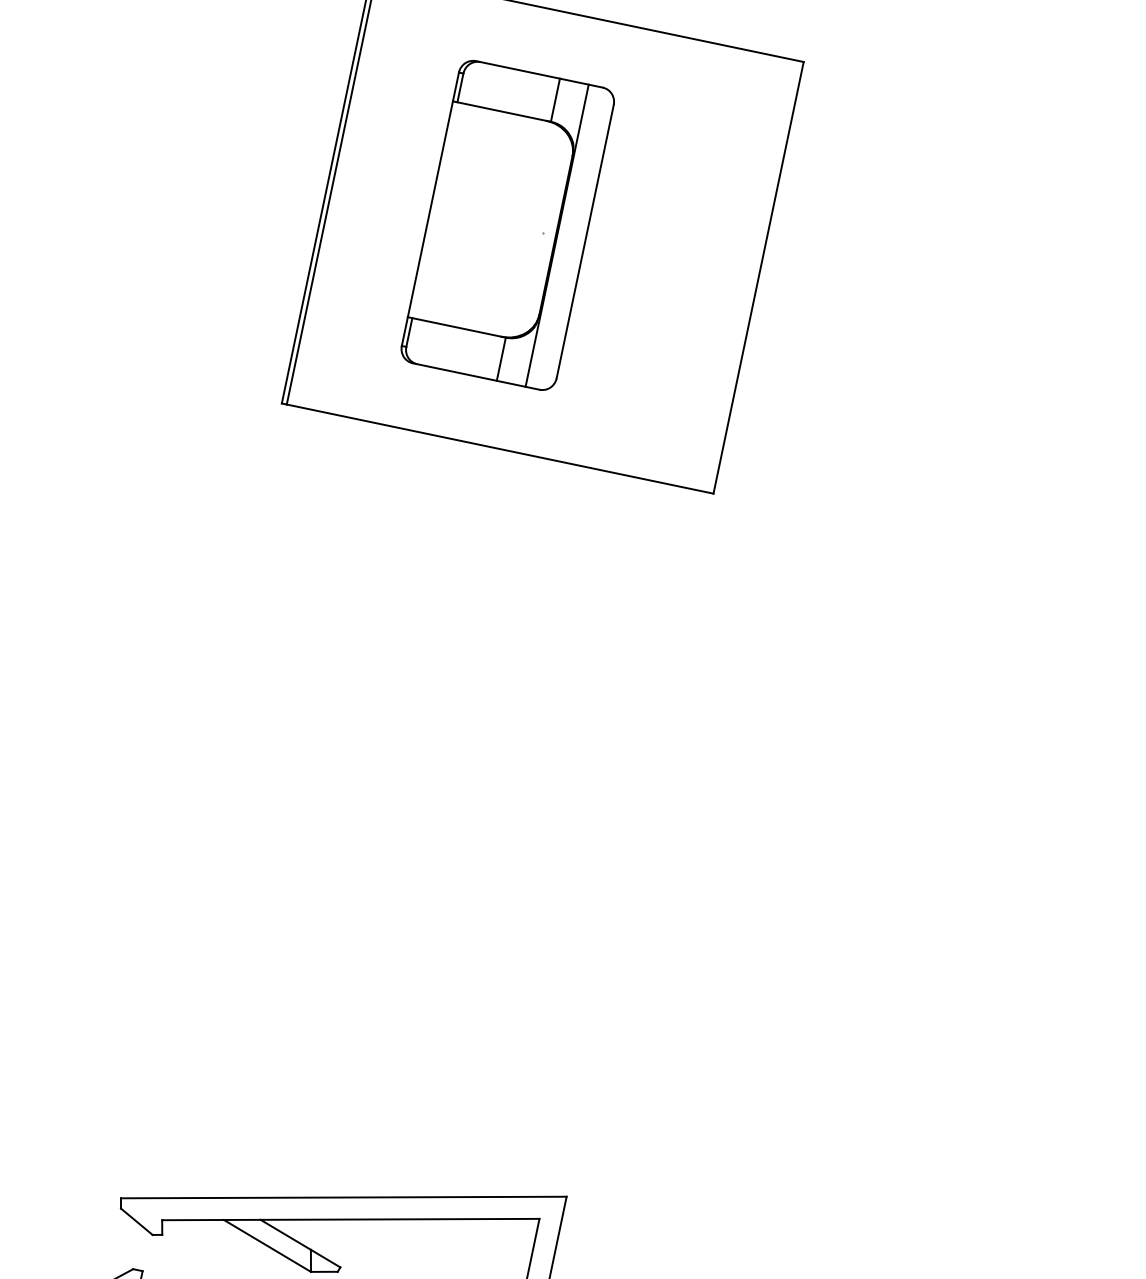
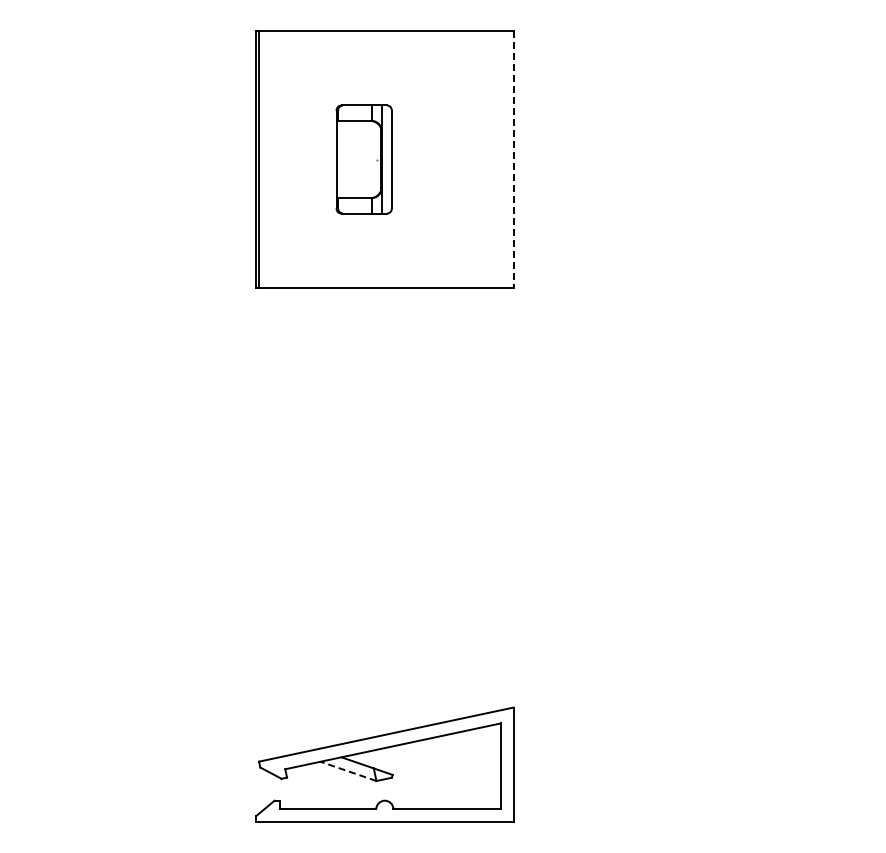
part: (508, 225) -> (364, 159), size x0.6
line: (758, 277) -> (513, 159), solid -> dashed
line: (267, 1246) -> (348, 771), solid -> dashed

